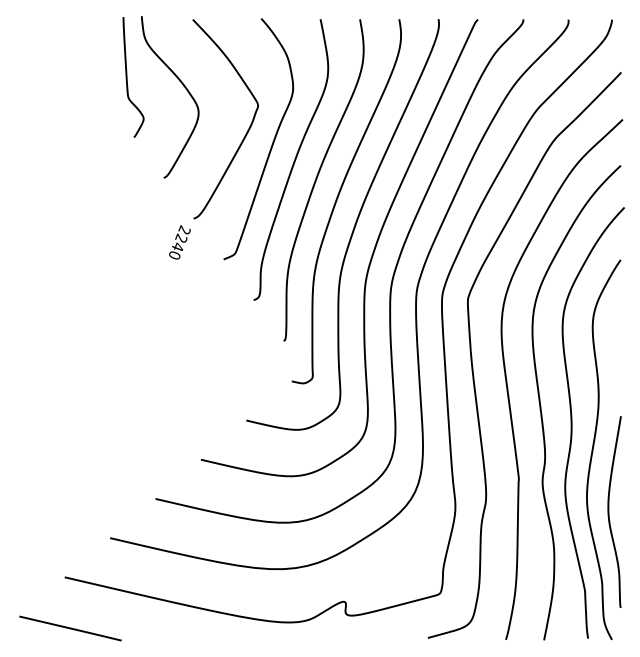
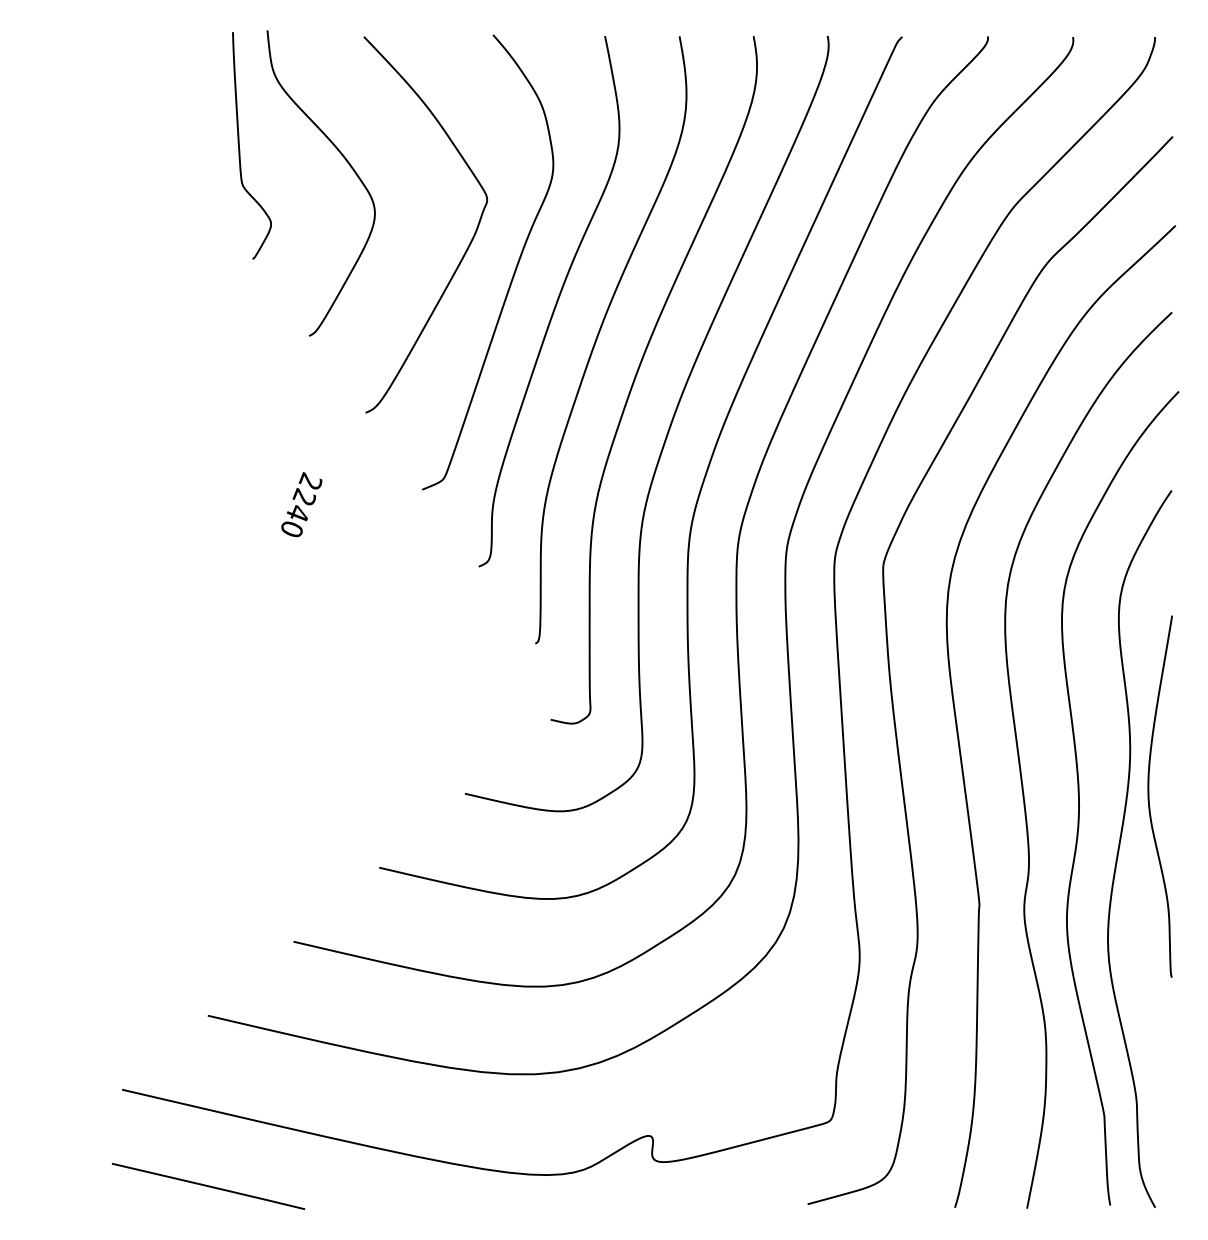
text: (179, 242) -> (301, 504), moved
curve: (609, 511) -> (1150, 795), moved
line: (70, 628) -> (208, 1186), moved

